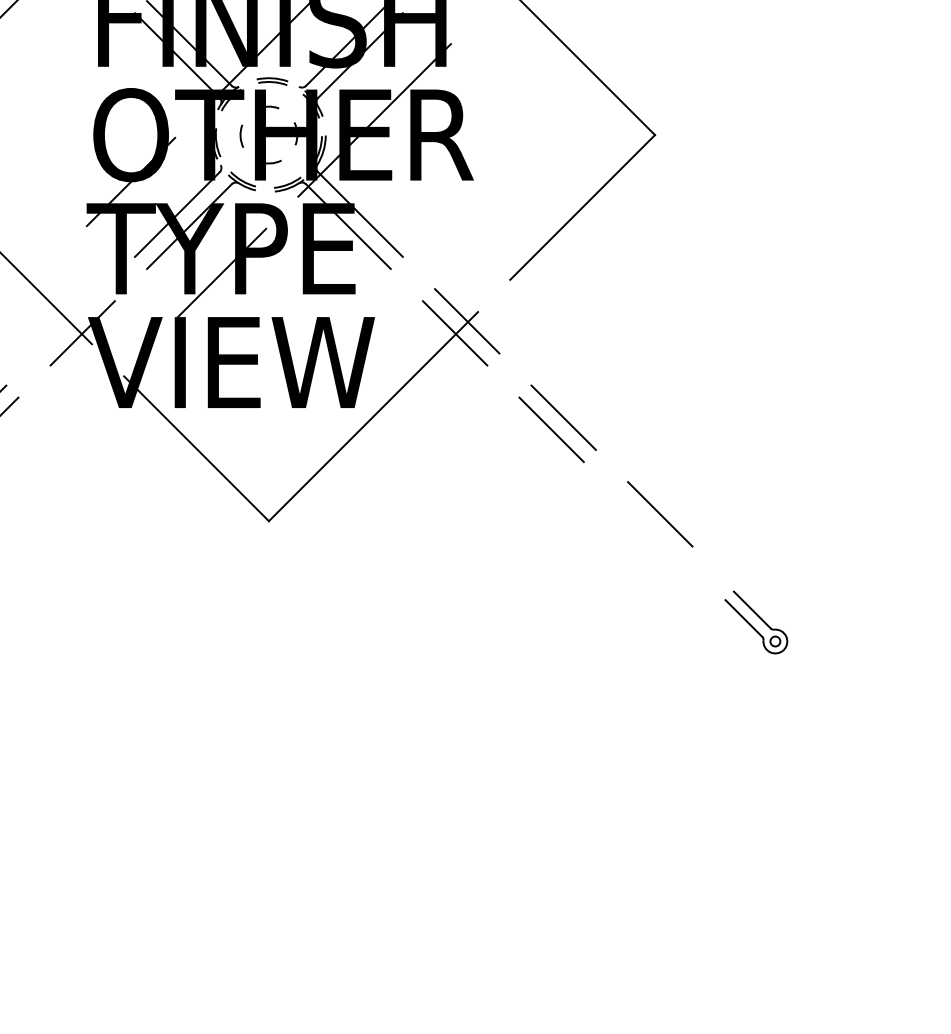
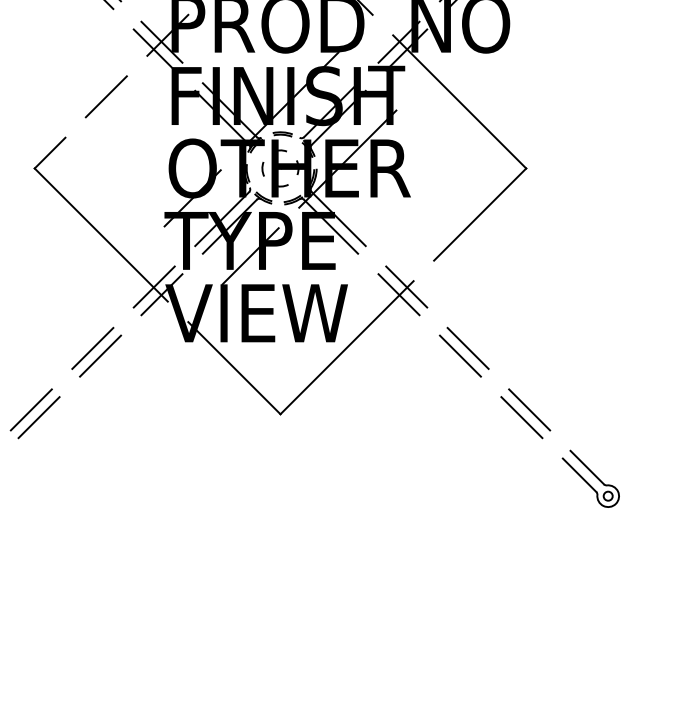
line: (69, 320) -> (153, 286), added
line: (647, 526) -> (521, 417), added
part: (755, 622) -> (590, 478), size x1.43

